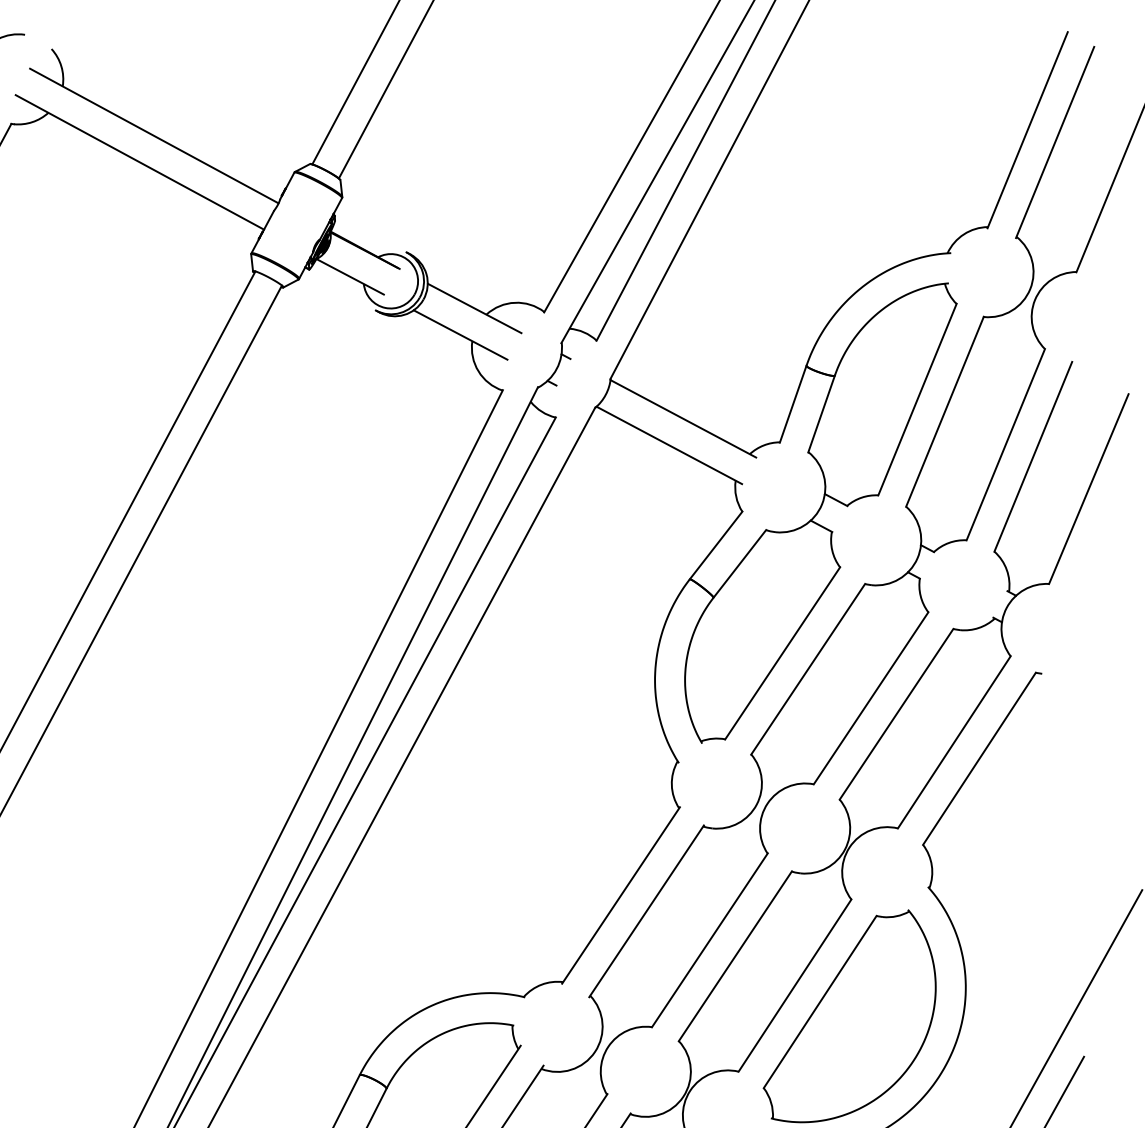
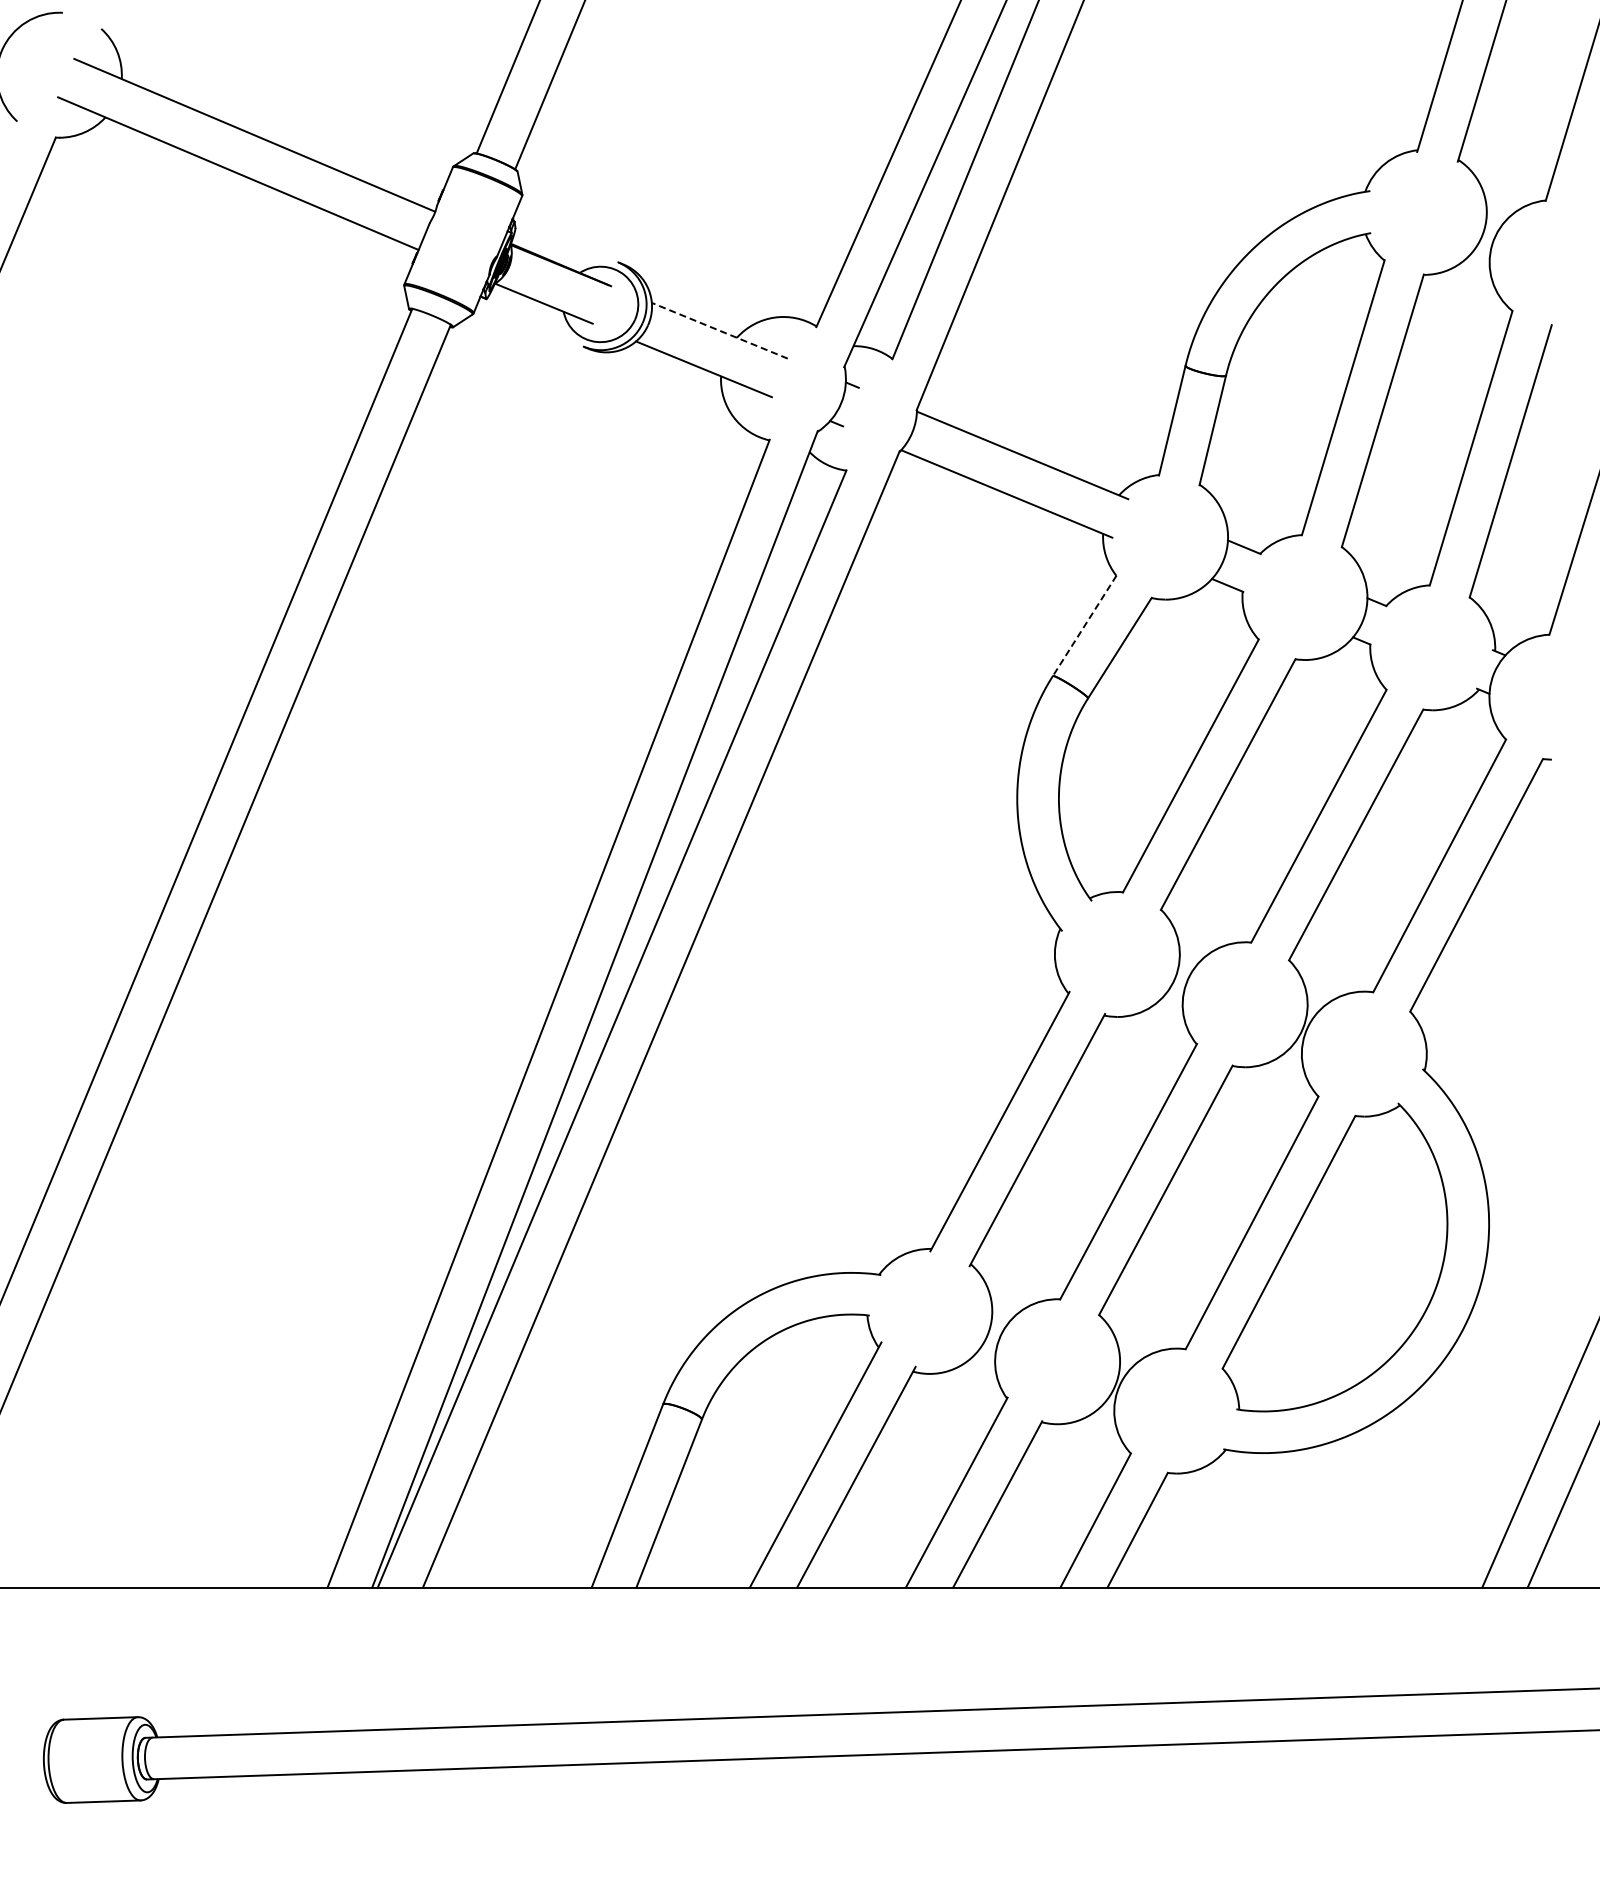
line: (474, 308) -> (719, 330), solid -> dashed
line: (715, 545) -> (1084, 626), solid -> dashed

